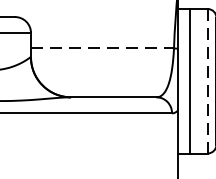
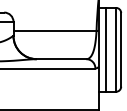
line: (103, 47) -> (55, 30), dashed -> solid
line: (208, 80) -> (116, 49), dashed -> solid

